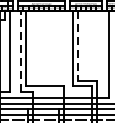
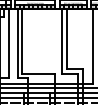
line: (77, 46) -> (66, 39), dashed -> solid
line: (20, 50) -> (17, 43), dashed -> solid

